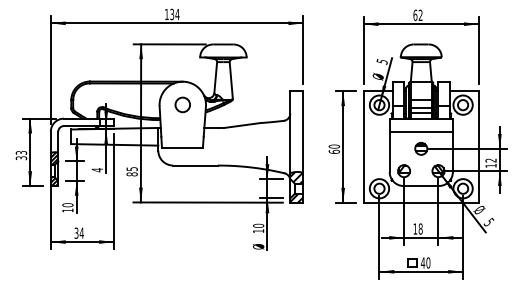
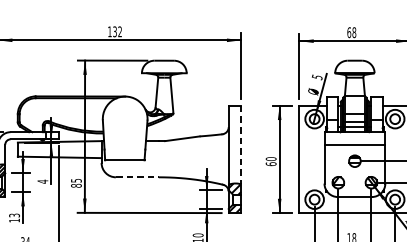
text: (177, 13) -> (120, 30), 134 -> 132
text: (420, 14) -> (354, 31), 62 -> 68
circle: (182, 104) -> (124, 118), removed
line: (303, 132) -> (241, 145), solid -> dashed
line: (195, 165) -> (137, 177), solid -> dashed
text: (67, 205) -> (14, 215), 10 -> 13

